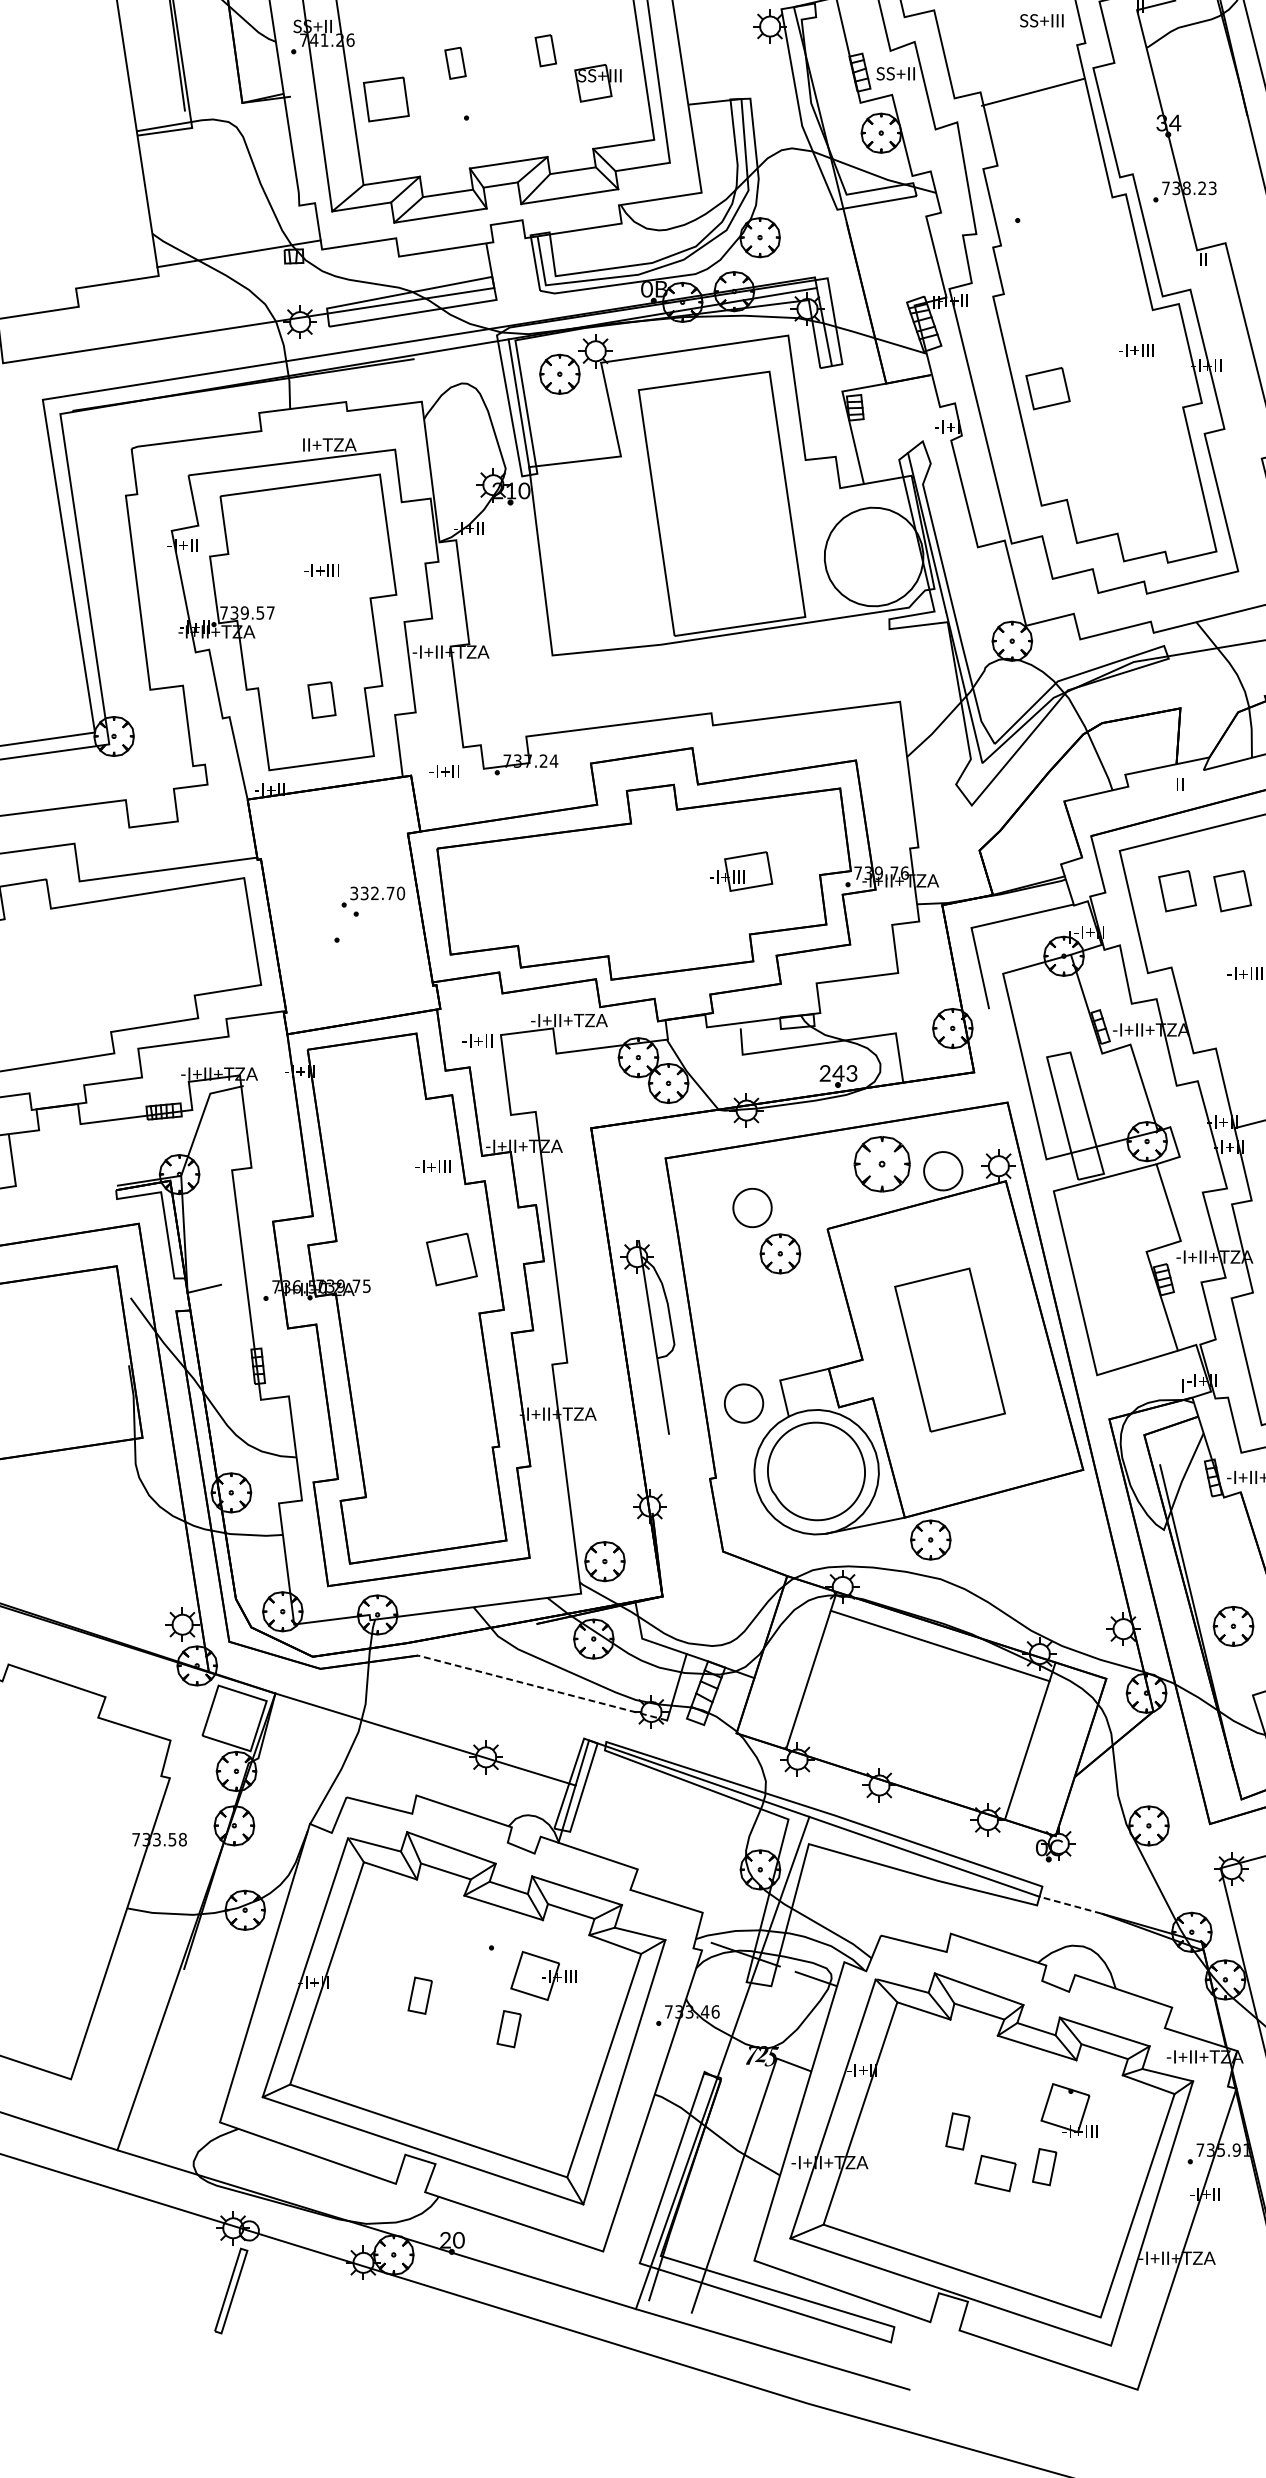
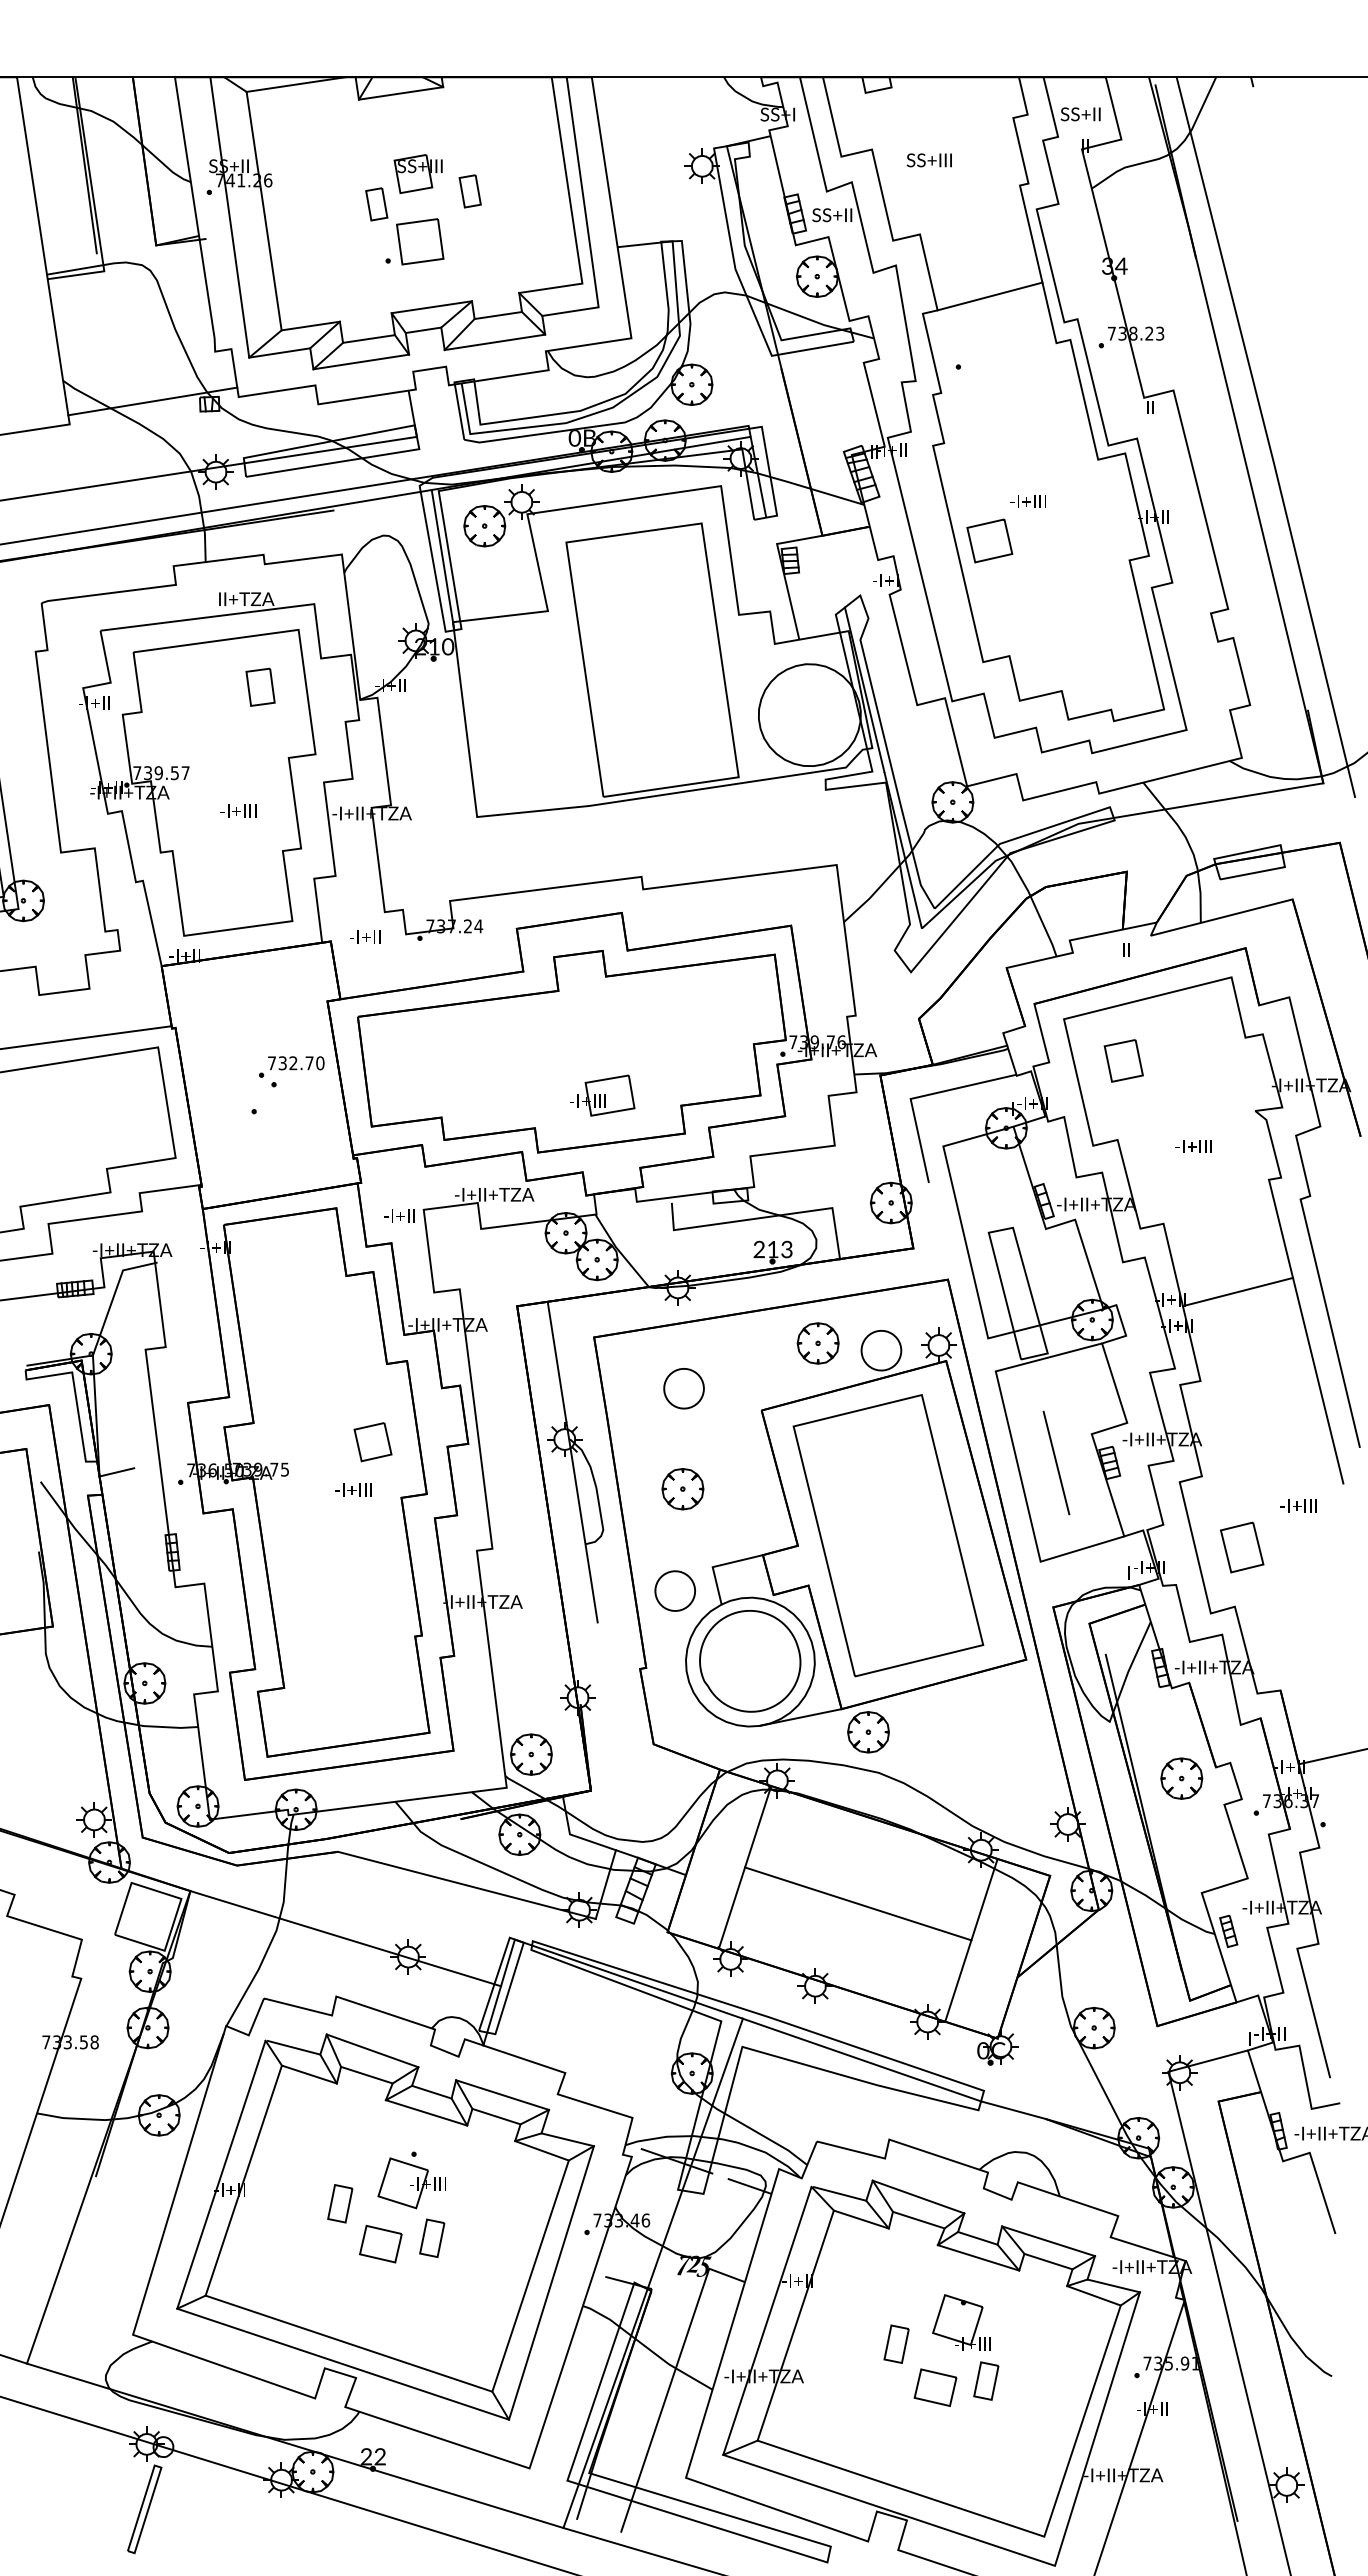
text: (1040, 20) -> (928, 160), moved
part: (597, 83) -> (417, 174), moved
line: (1032, 92) -> (989, 296), moved
part: (386, 99) -> (420, 241), moved
text: (1135, 350) -> (1027, 501), moved
text: (321, 569) -> (238, 810), moved
part: (321, 699) -> (260, 686), moved
part: (741, 871) -> (602, 1095), moved
part: (1232, 890) -> (1180, 1060), removed
text: (353, 893) -> (271, 1063), 332.70 -> 732.70
text: (837, 1073) -> (772, 1249), 243 -> 213
part: (881, 1164) -> (817, 1343), size x0.71
text: (433, 1166) -> (353, 1489), moved
line: (629, 1181) -> (556, 1361), added
part: (780, 1254) -> (682, 1489), moved
part: (451, 1259) -> (372, 1442), size x0.71
line: (1112, 1279) -> (1056, 1462), added
part: (950, 1349) -> (888, 1535), size x1.67
part: (1233, 1626) -> (1181, 1778), moved
line: (940, 1645) -> (858, 1903), moved
line: (542, 1688) -> (466, 1885), dashed -> solid
line: (1069, 1904) -> (1012, 2109), dashed -> solid
part: (543, 1976) -> (411, 2183), moved
part: (459, 2034) -> (380, 2243), added
line: (690, 2069) -> (619, 2280), added
part: (1068, 2110) -> (961, 2322), moved
text: (459, 2239) -> (380, 2456), 20 -> 22

